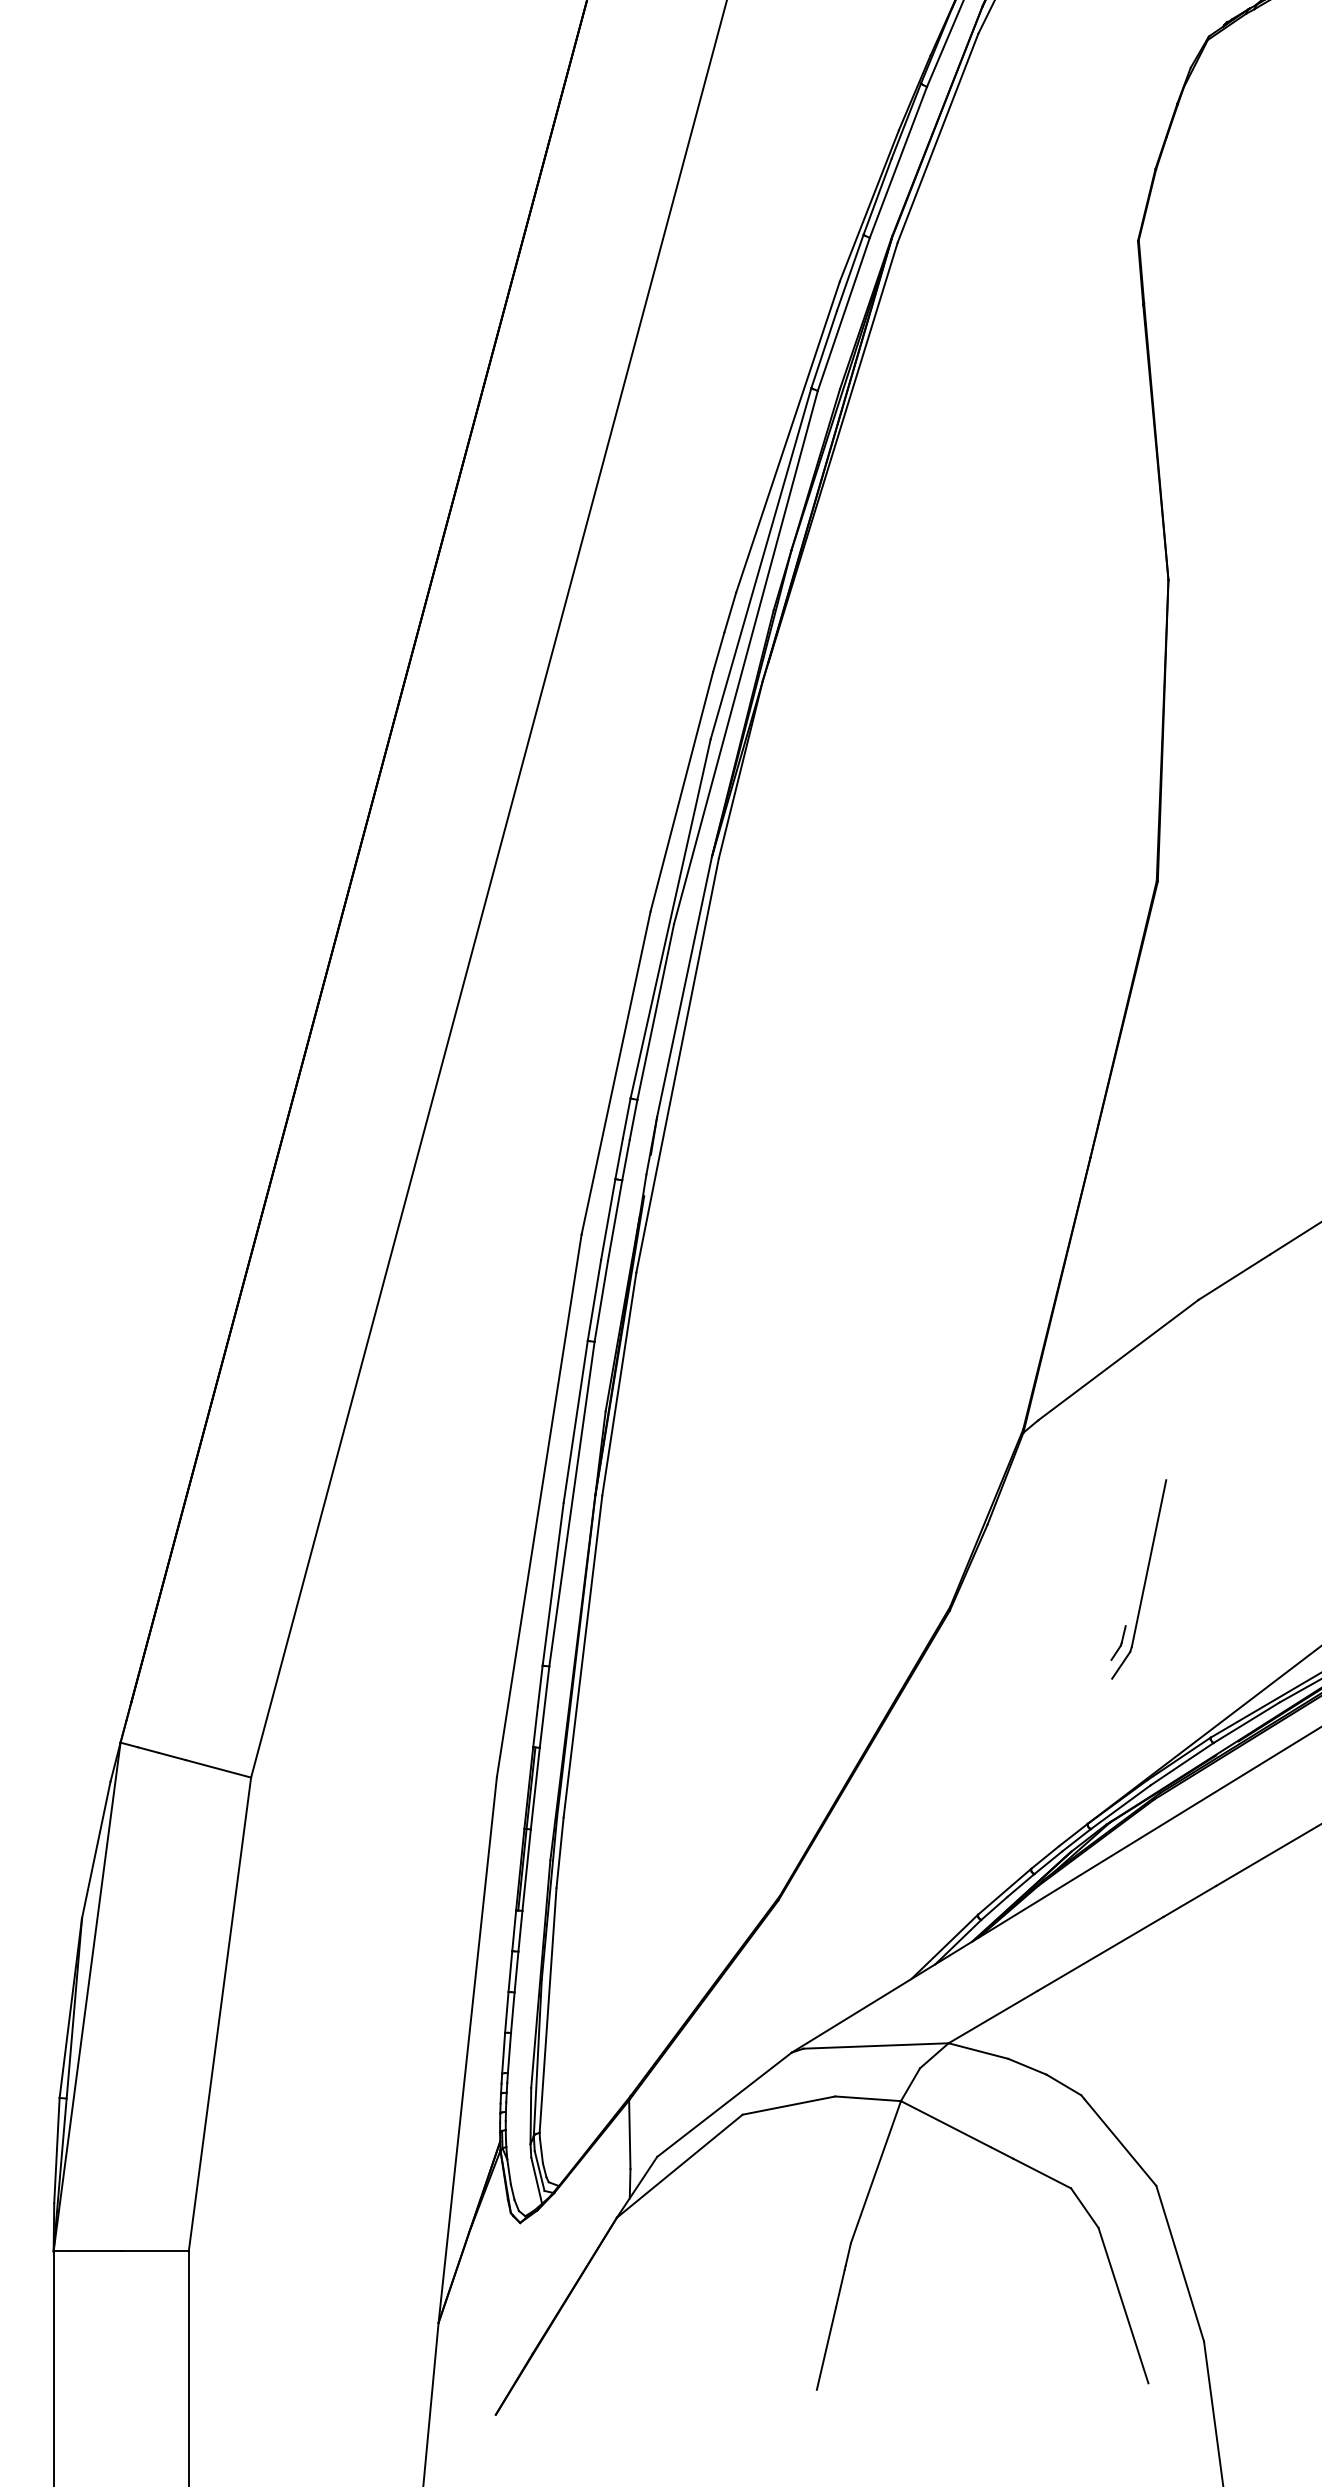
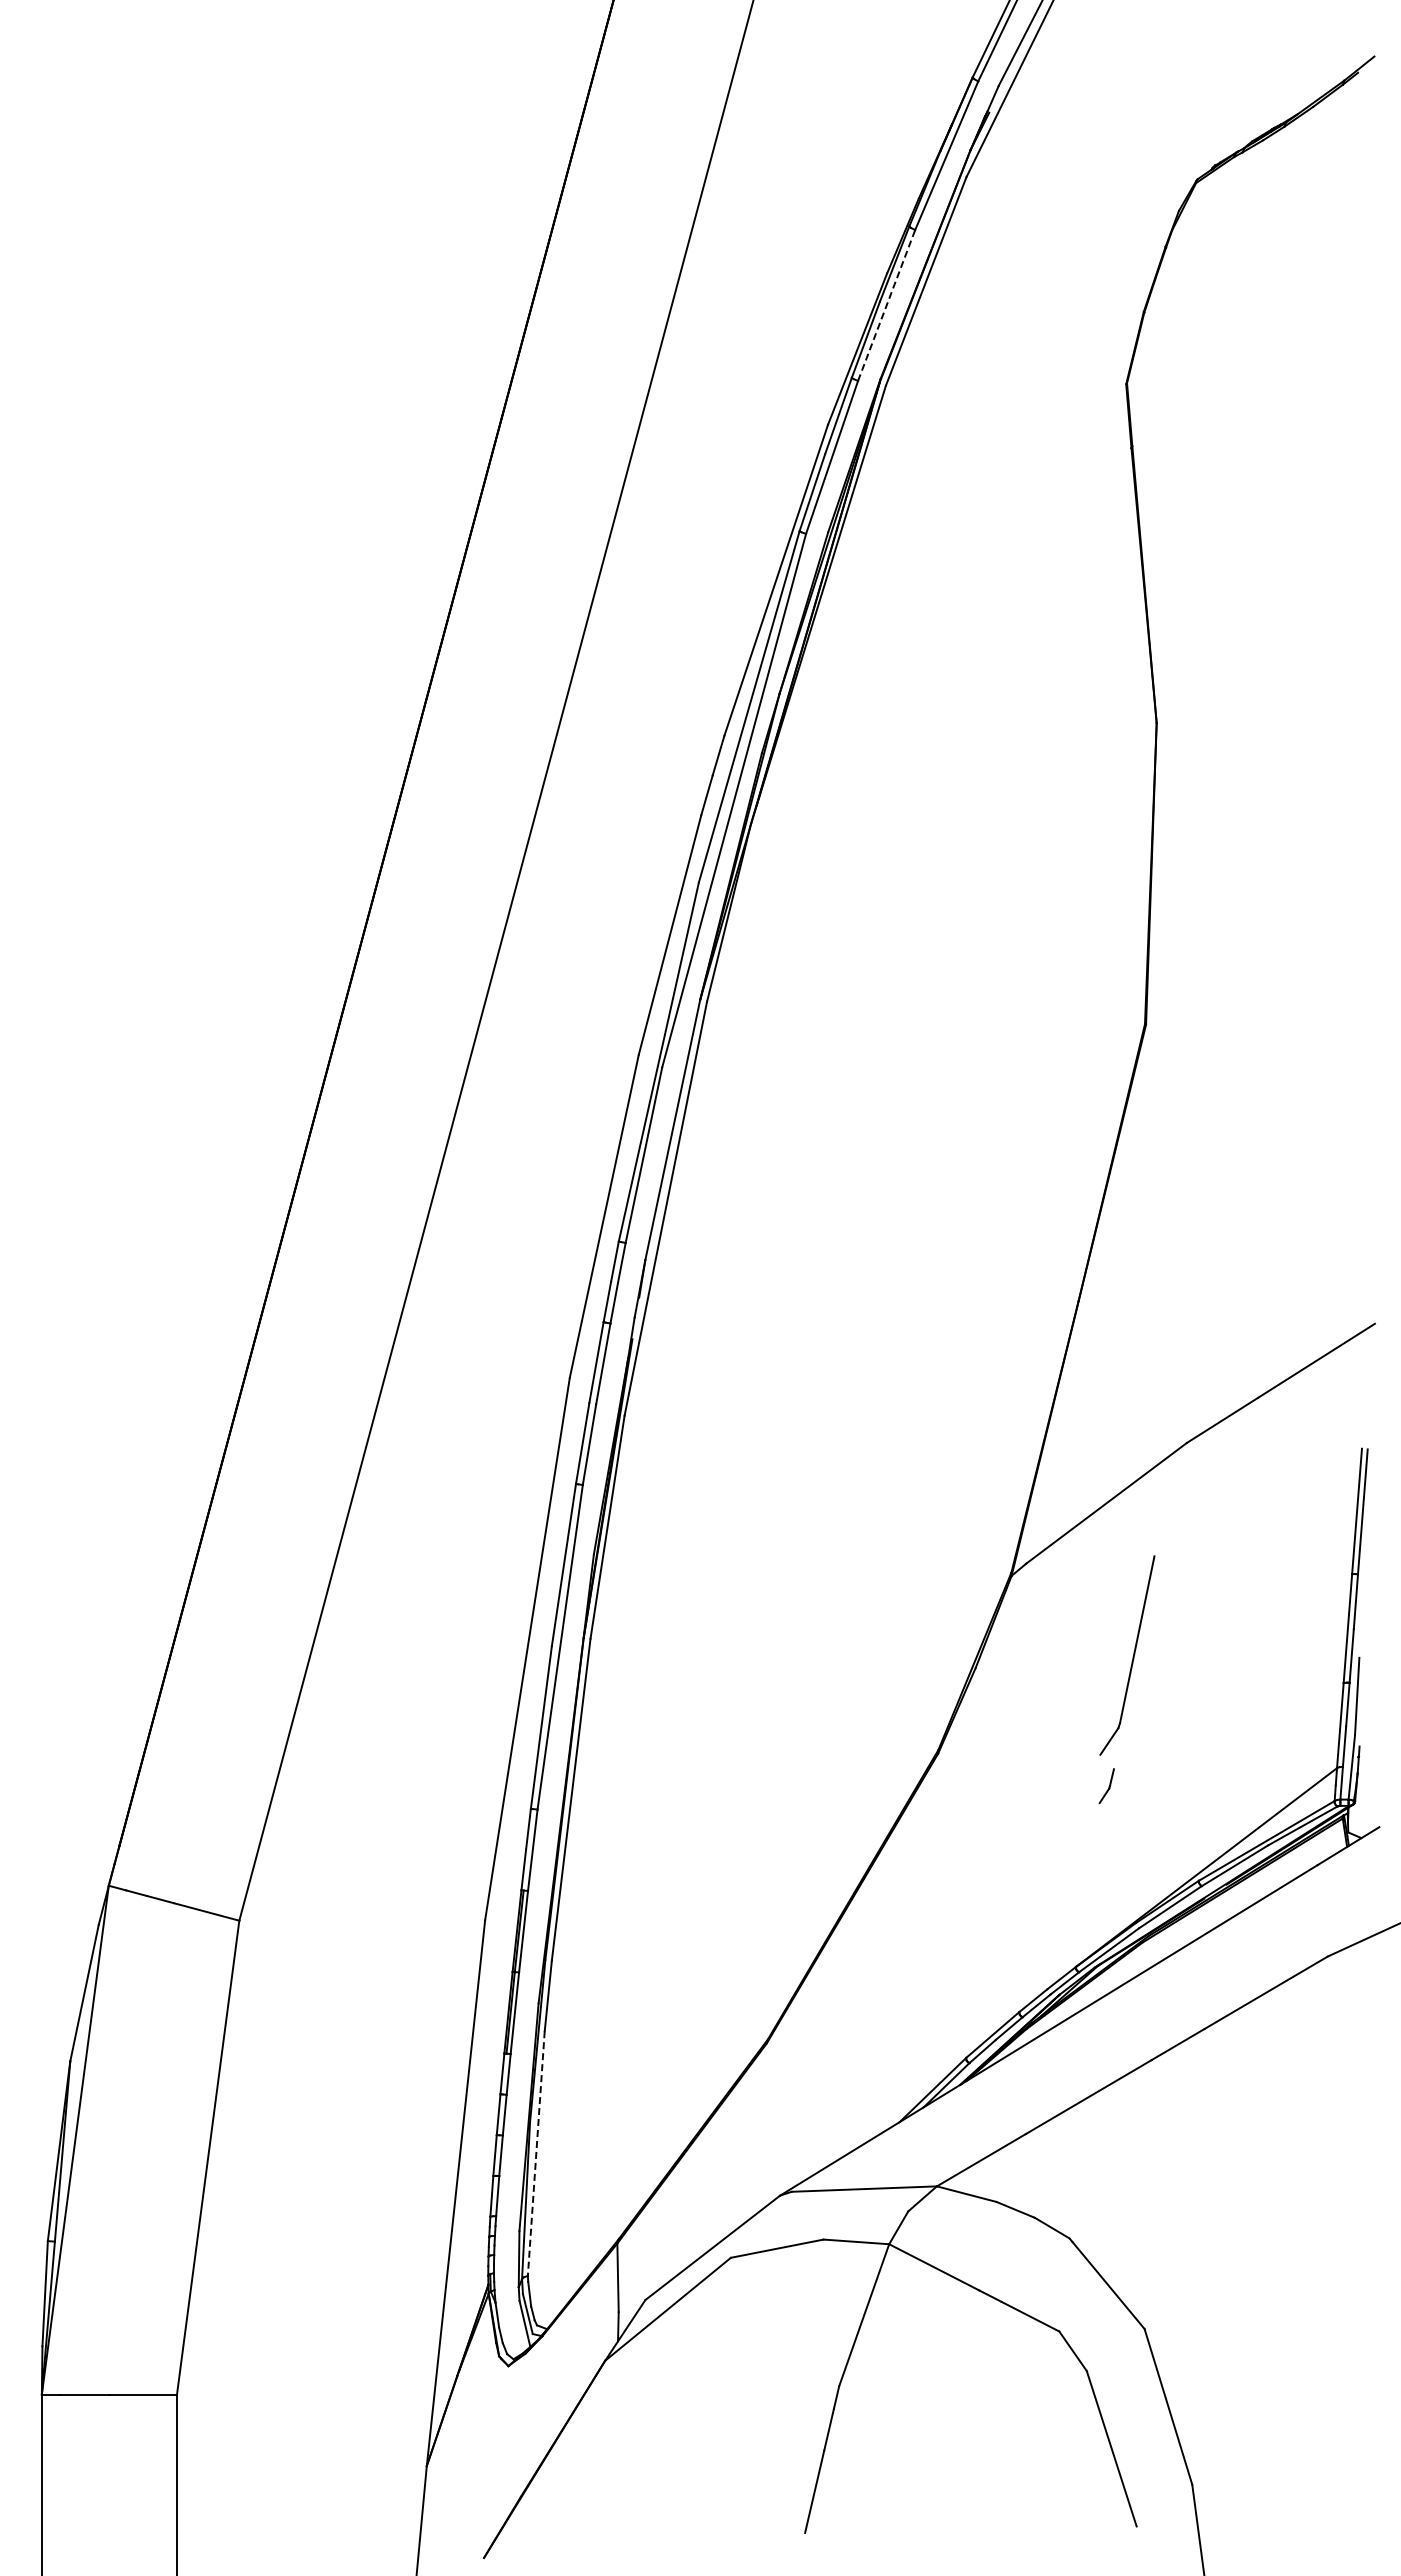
line: (898, 162) -> (886, 305), solid -> dashed
part: (1139, 1579) -> (1127, 1655), moved
line: (548, 2010) -> (536, 2153), solid -> dashed

